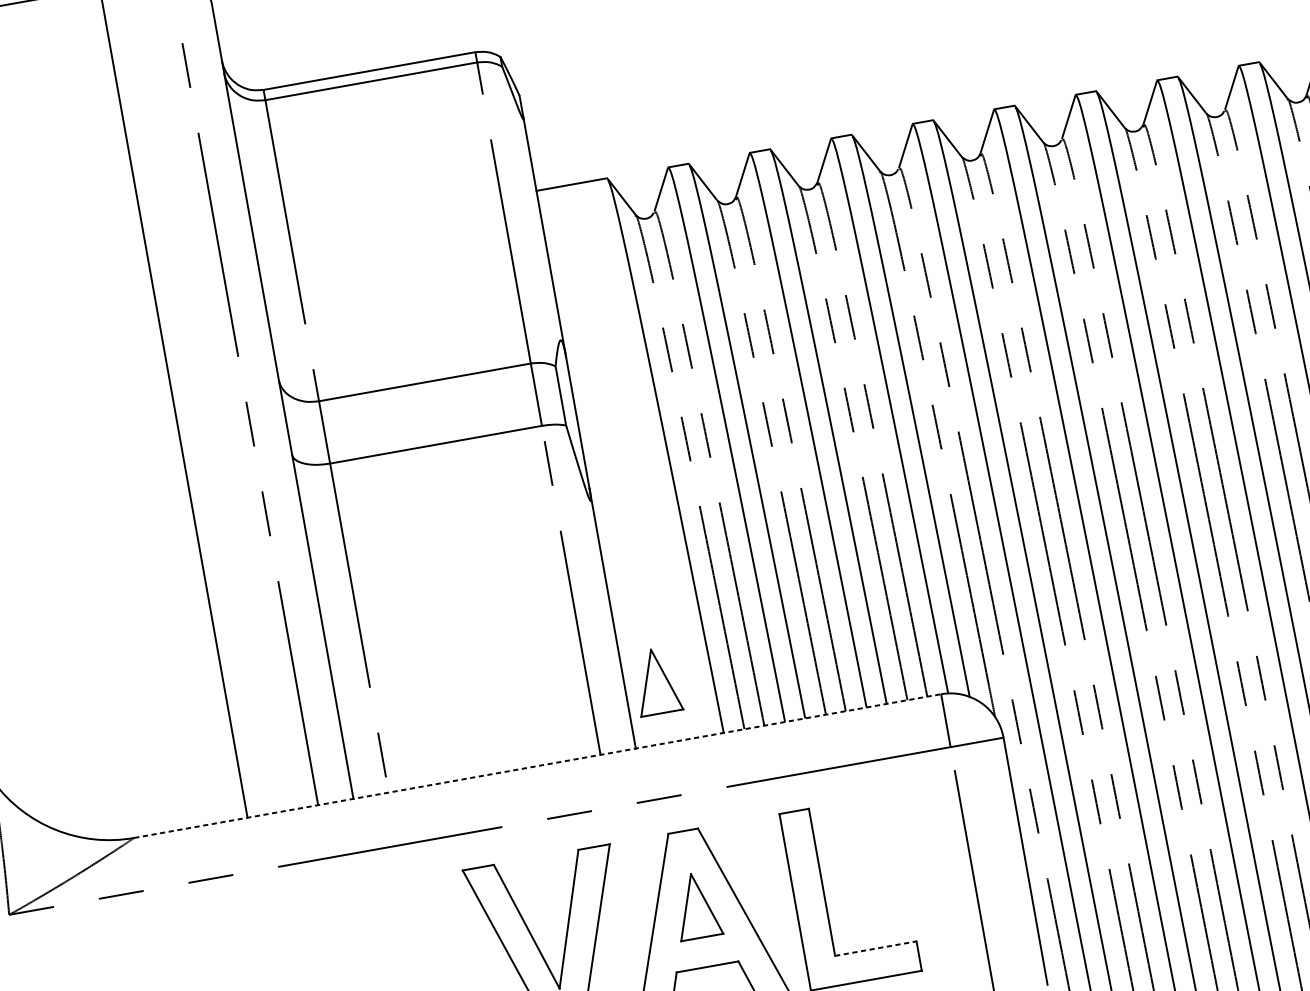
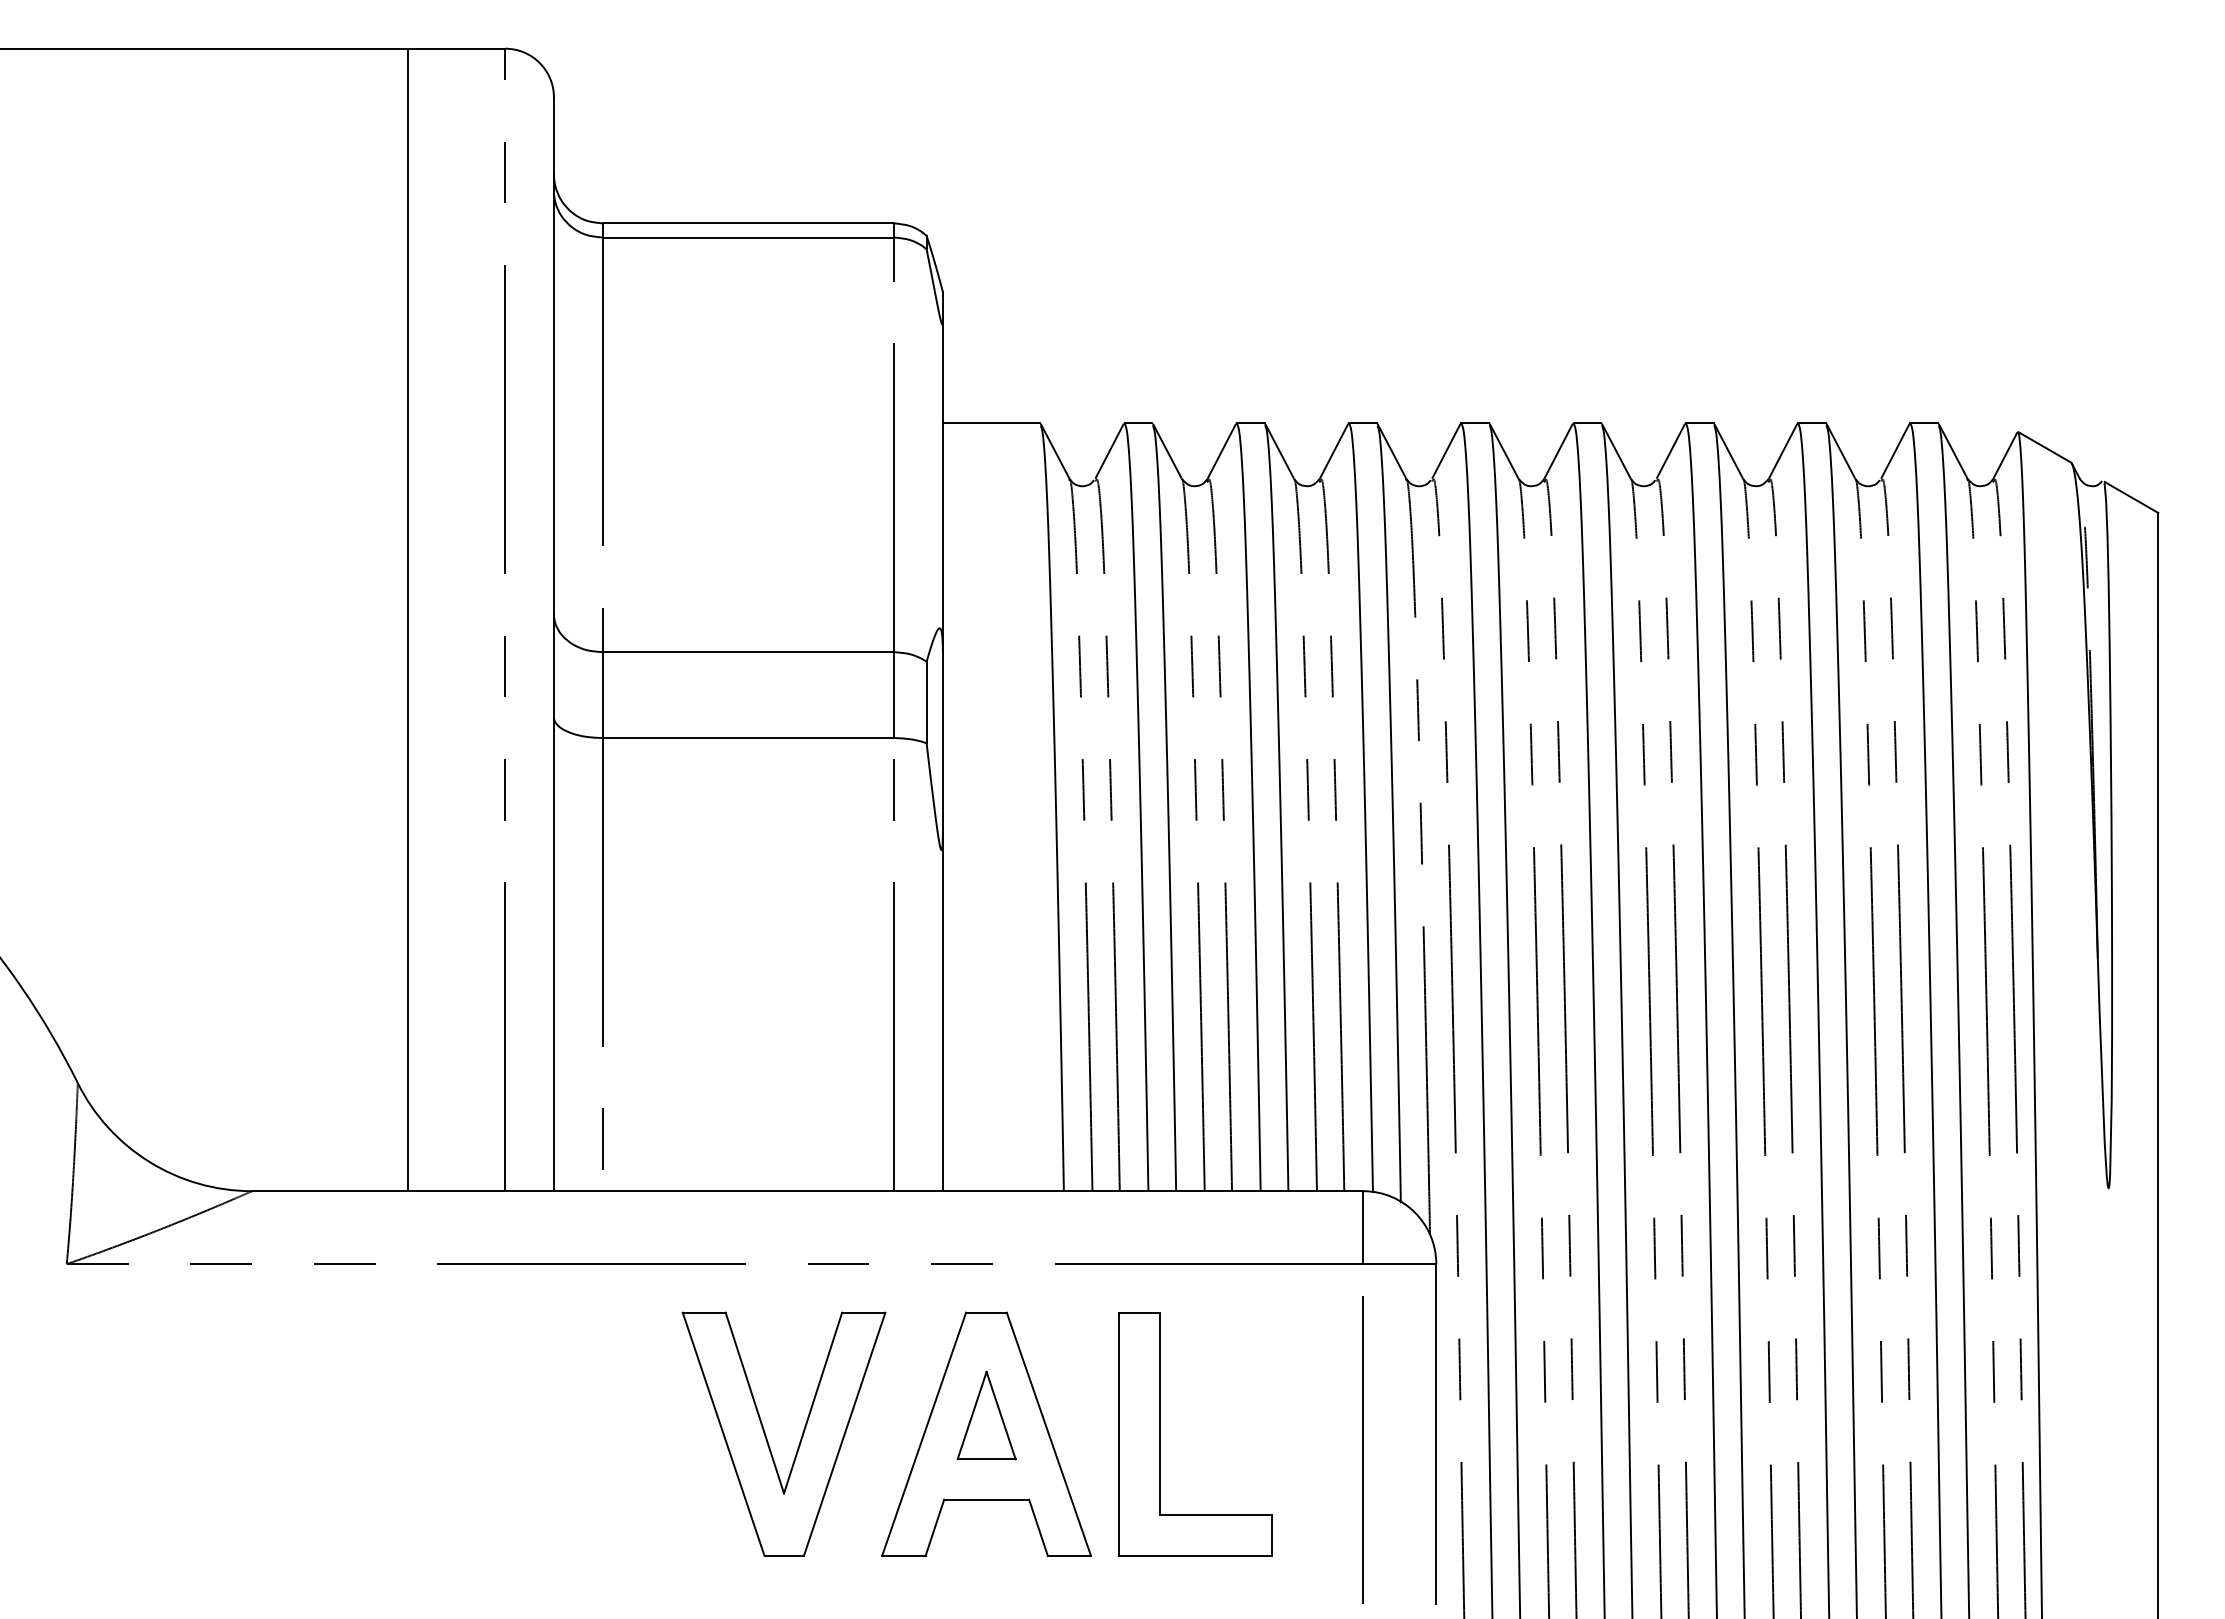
part: (656, 681) -> (986, 1106), removed
line: (537, 766) -> (807, 1191), dashed -> solid
line: (876, 948) -> (1216, 1515), dashed -> solid

